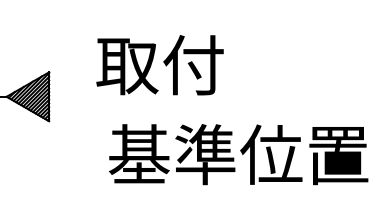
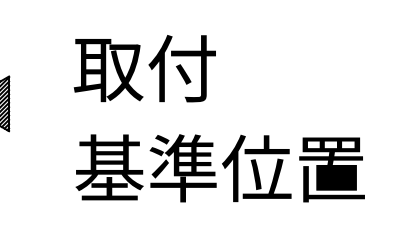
text: (159, 65) -> (144, 68), moved

